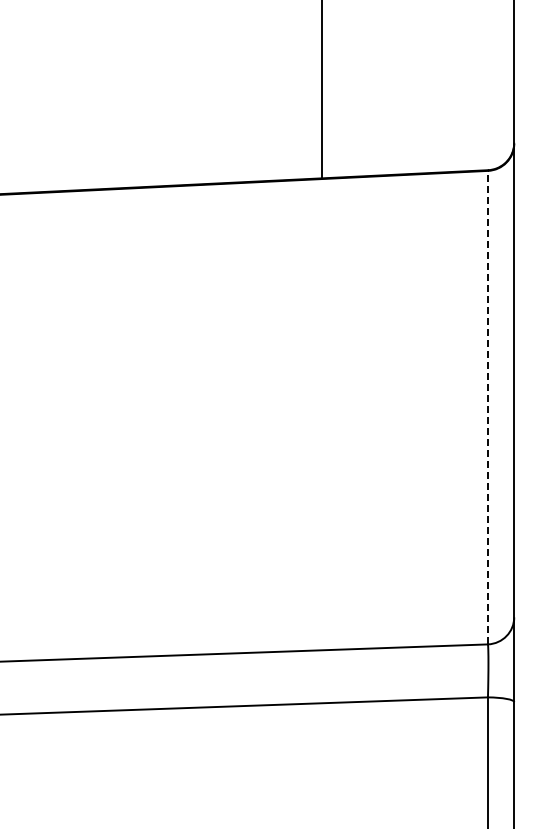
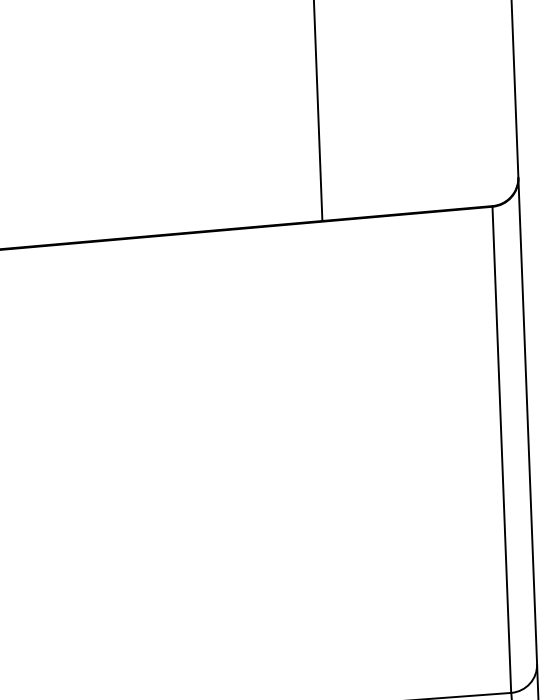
line: (487, 407) -> (501, 449), dashed -> solid

